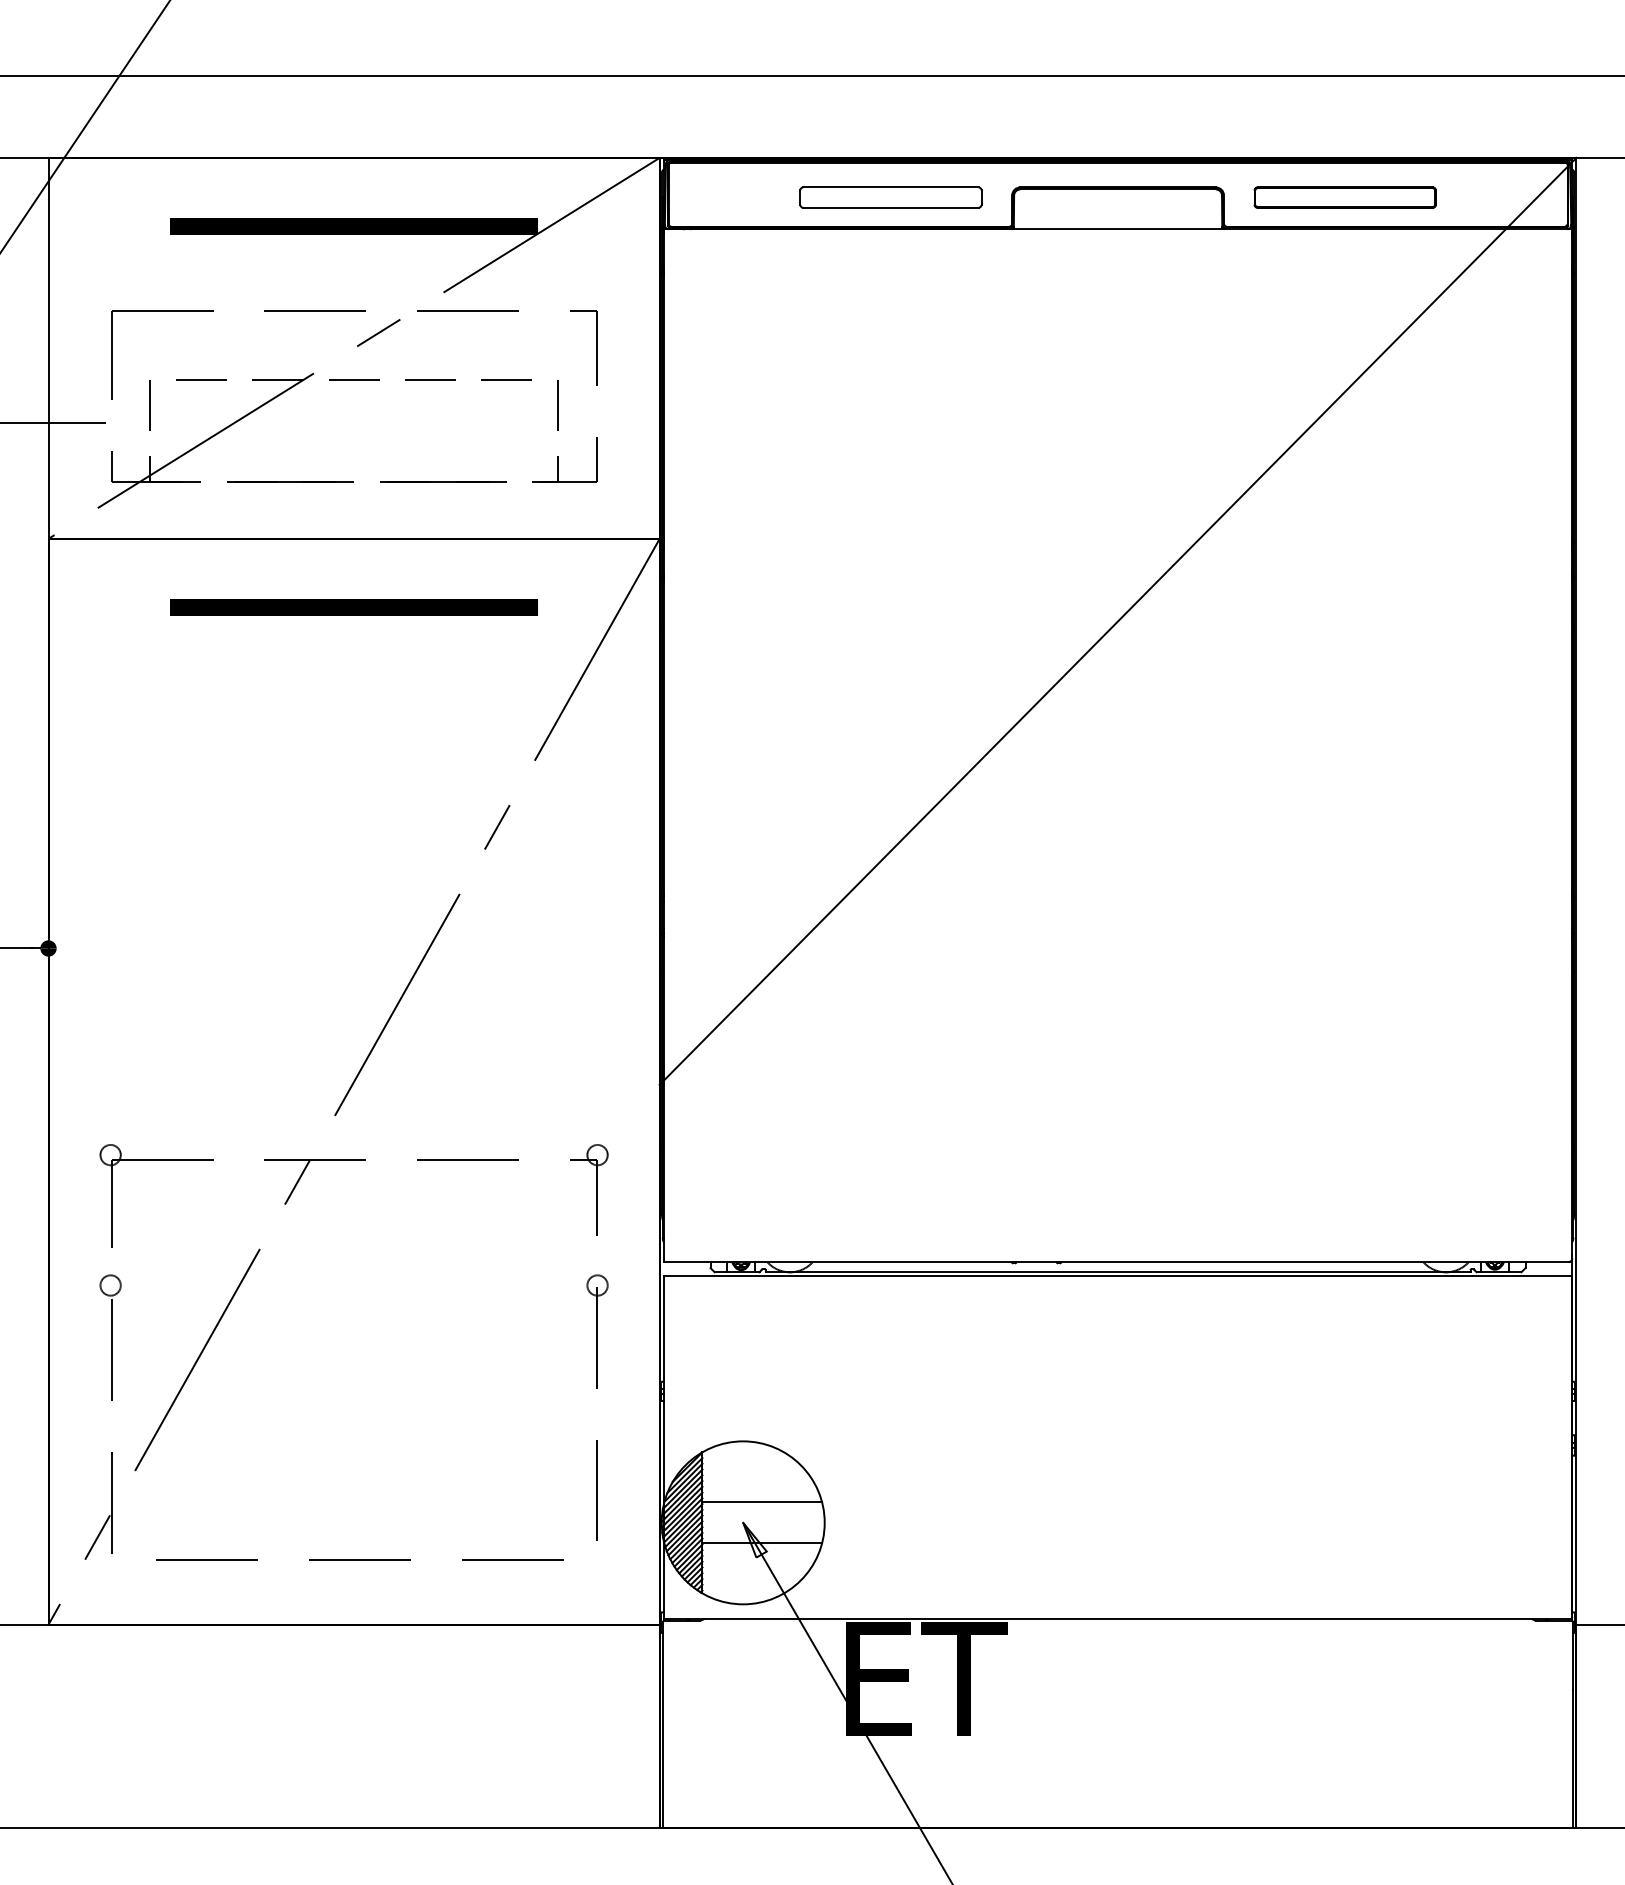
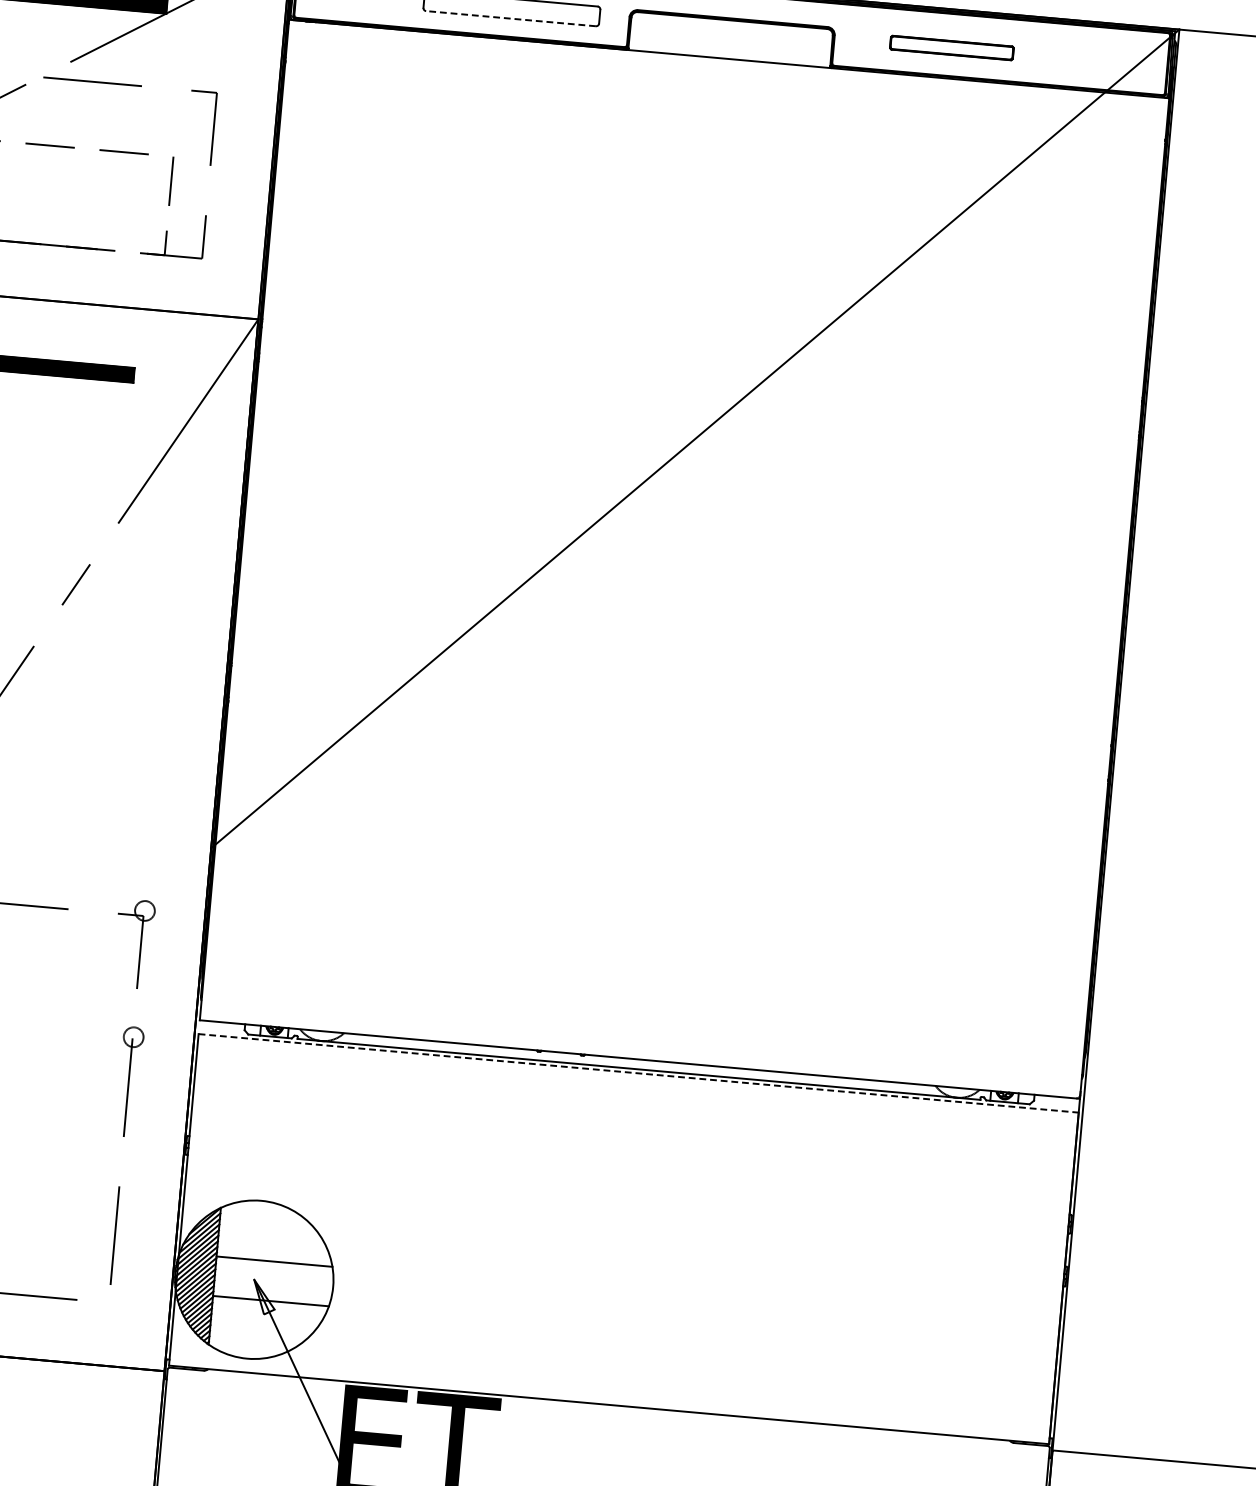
part: (1344, 197) -> (951, 47), size x0.7
line: (890, 207) -> (510, 18), solid -> dashed
line: (1118, 1276) -> (639, 1073), solid -> dashed

